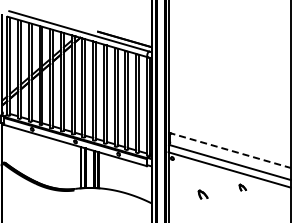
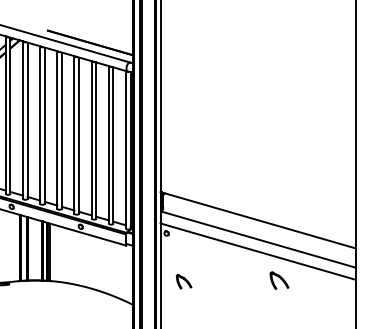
line: (229, 150) -> (258, 220), dashed -> solid
part: (242, 187) -> (278, 279), size x1.67
part: (202, 194) -> (182, 281), moved

